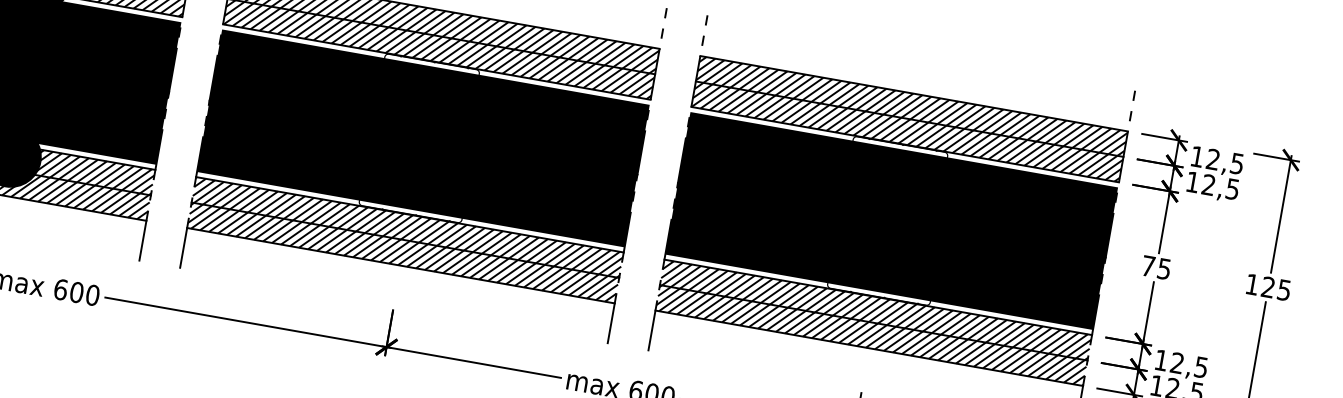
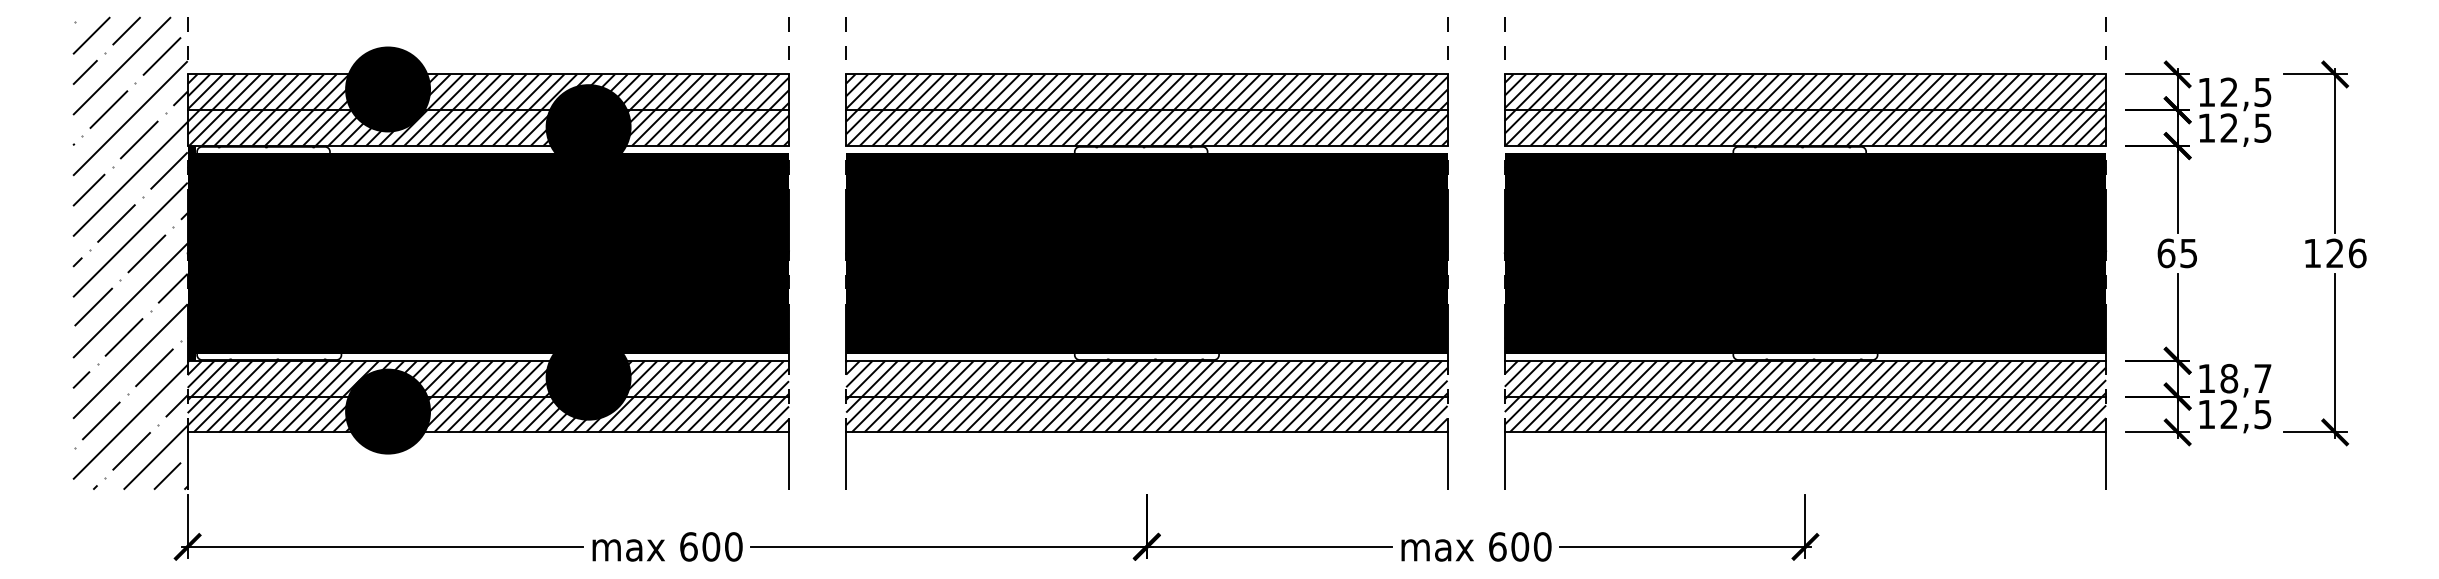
text: (1148, 266) -> (2166, 253), 75 -> 65
text: (1284, 290) -> (2357, 253), 125 -> 126
text: (1188, 365) -> (2245, 378), 12,5 -> 18,7

